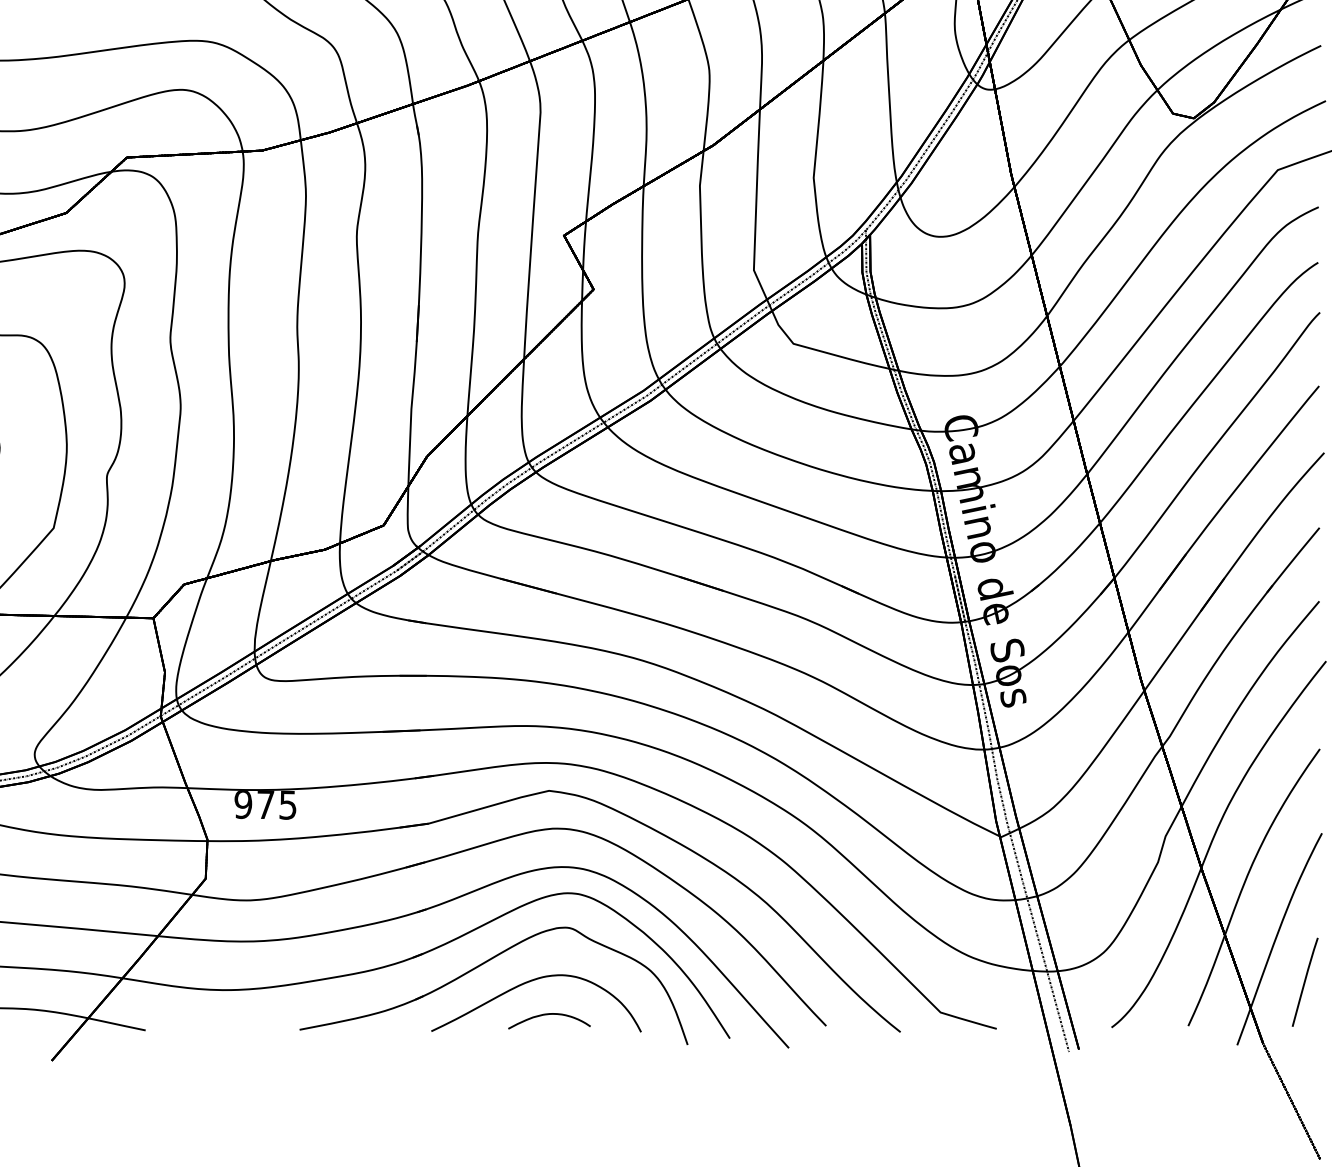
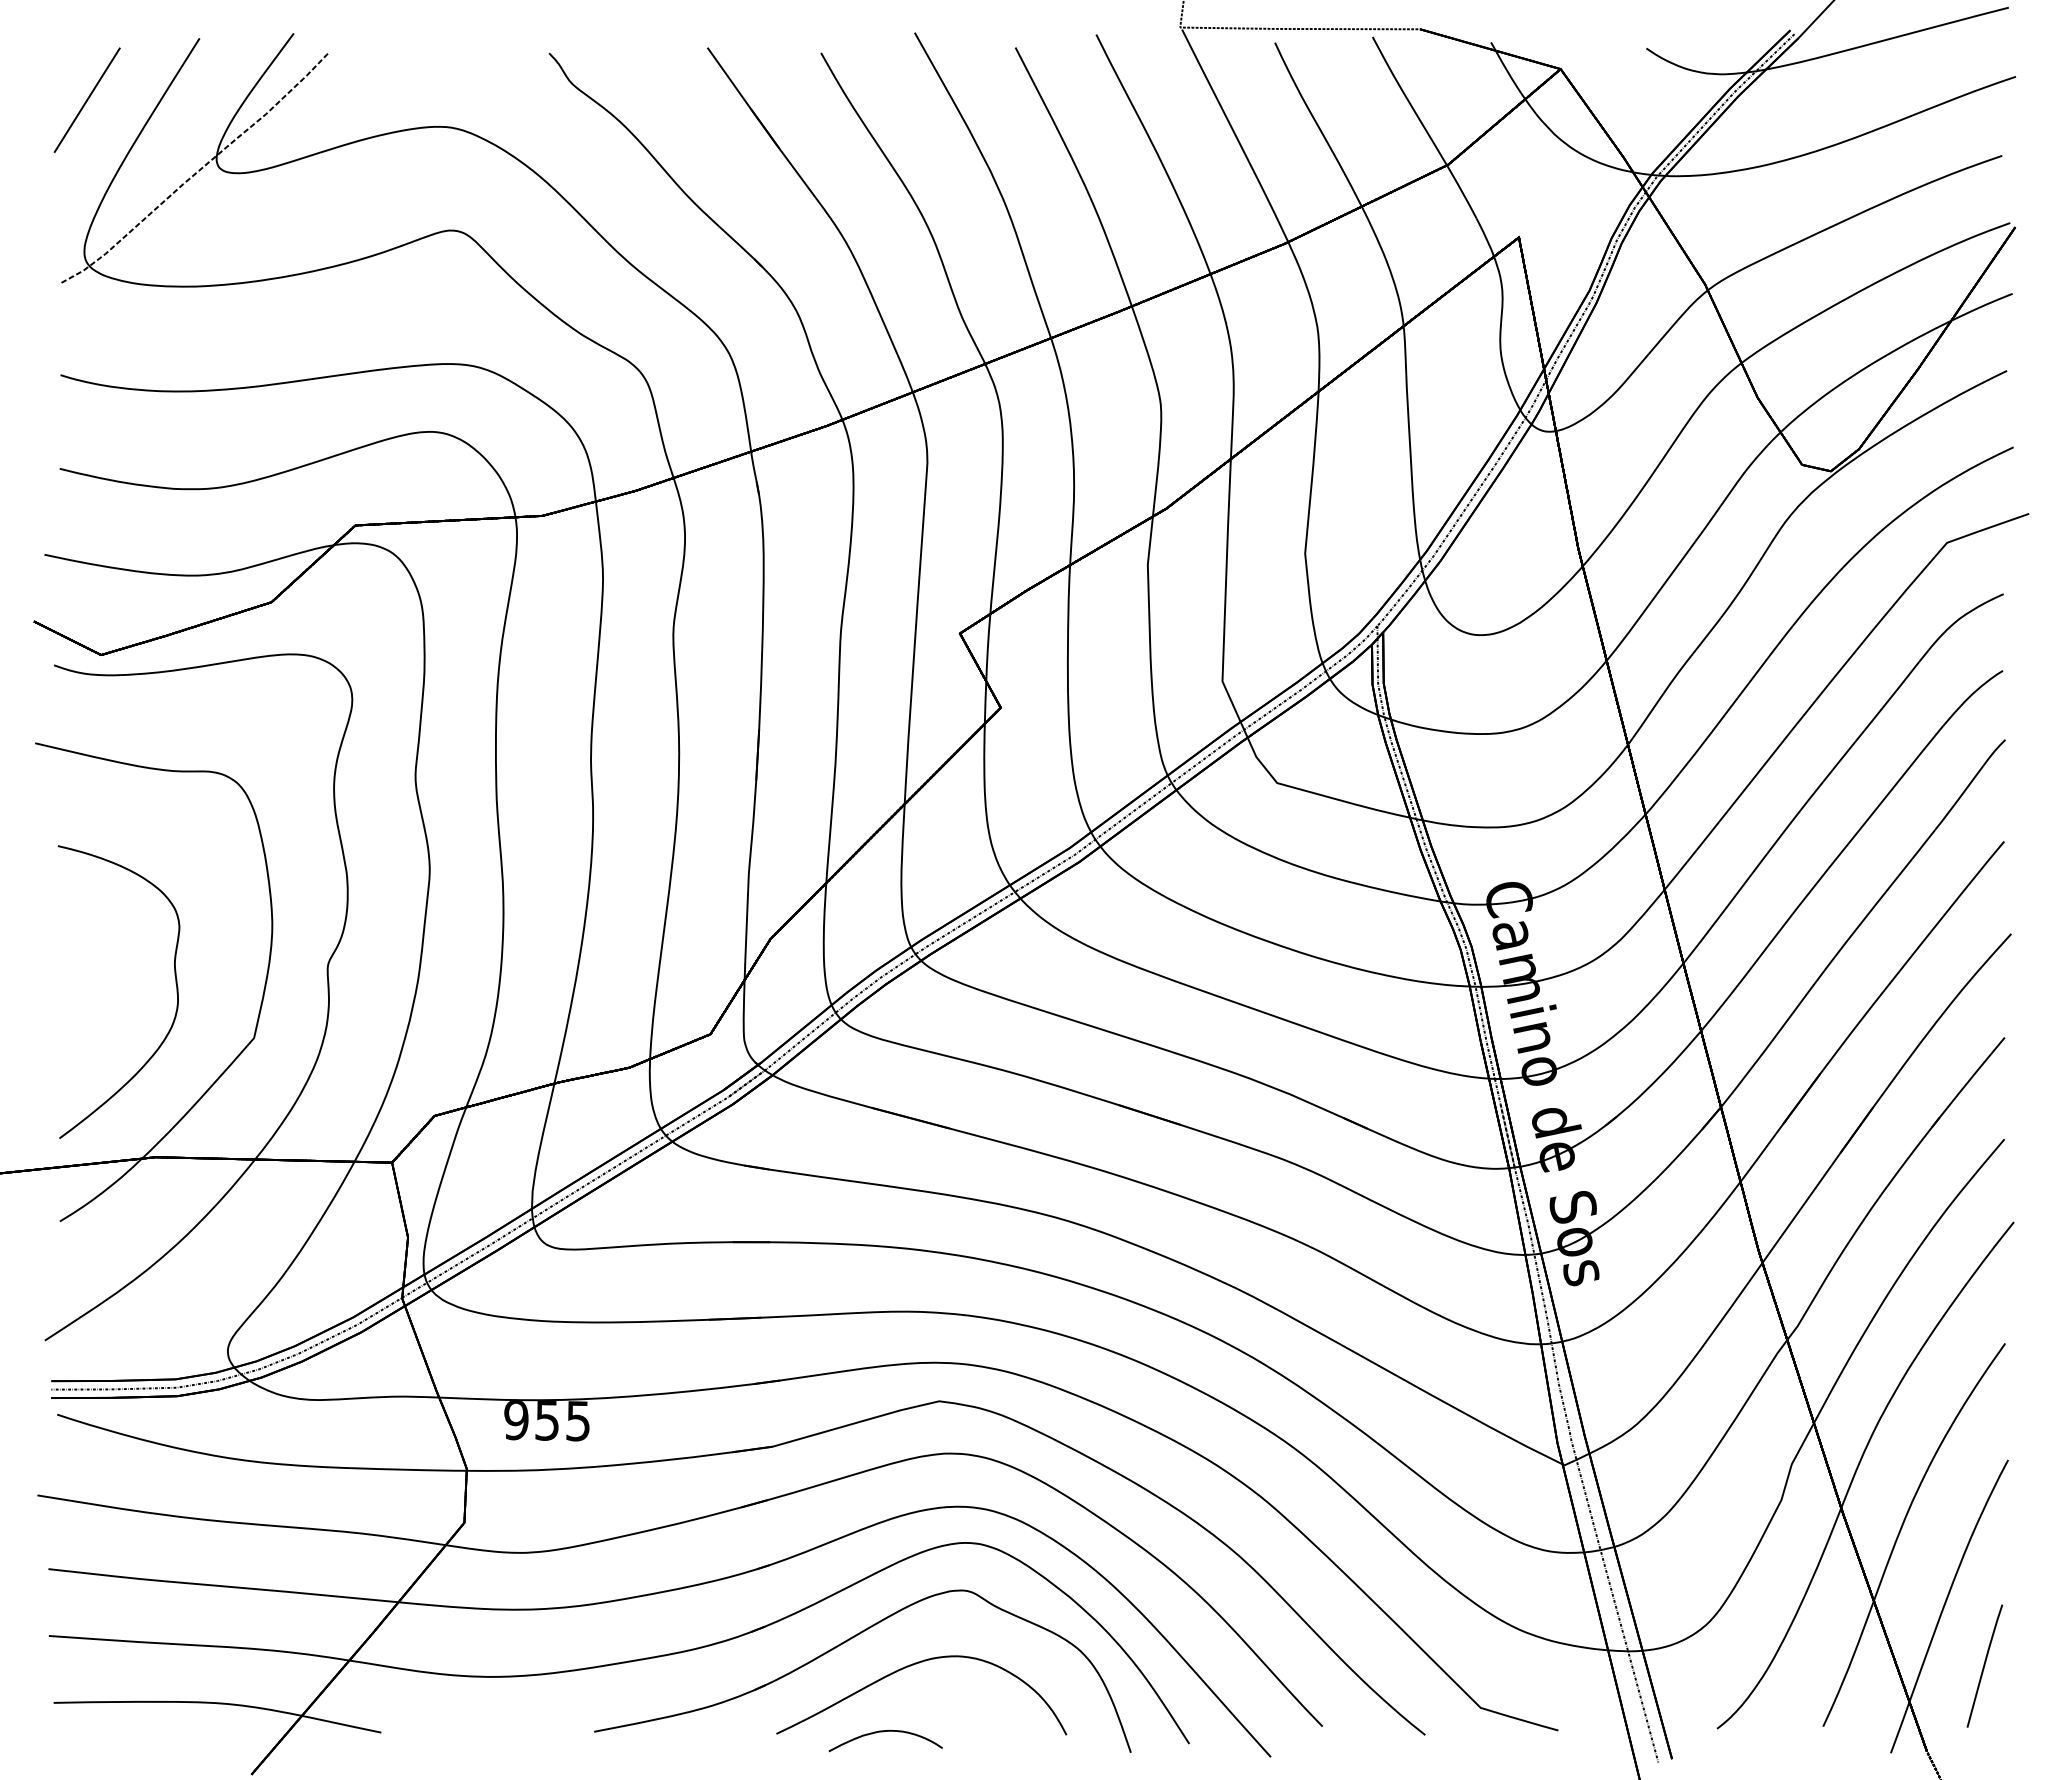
text: (265, 804) -> (547, 1420), 975 -> 955
curve: (547, 1015) -> (883, 1732), moved

